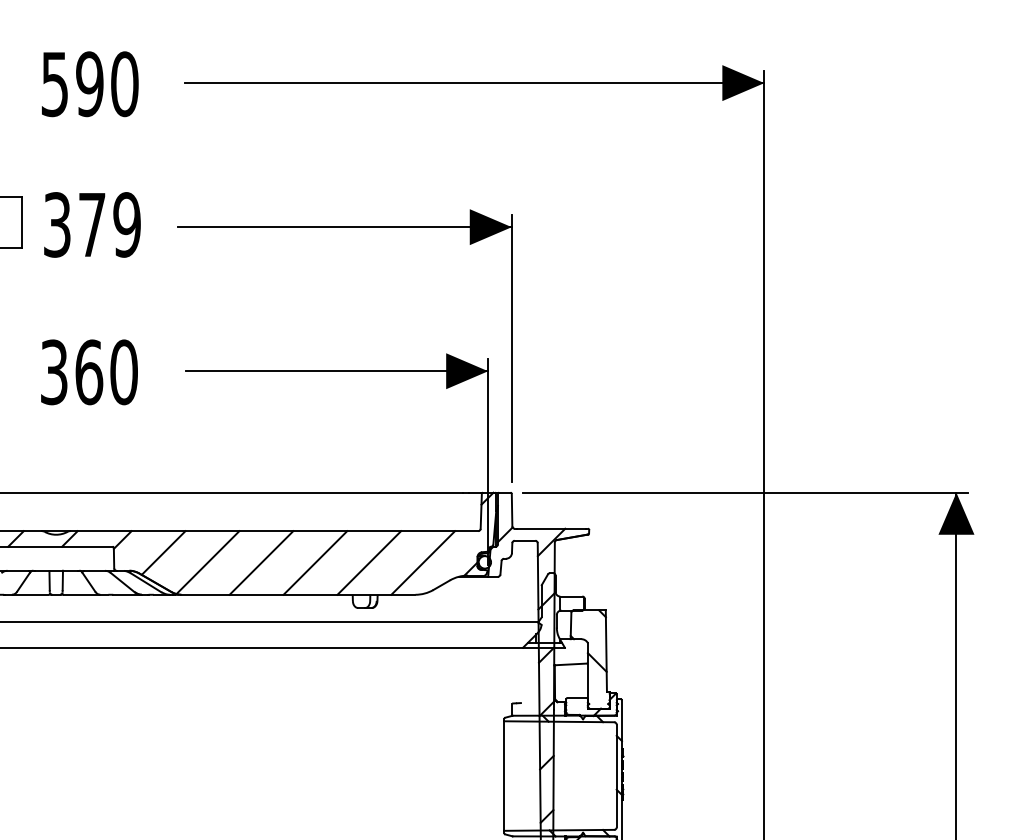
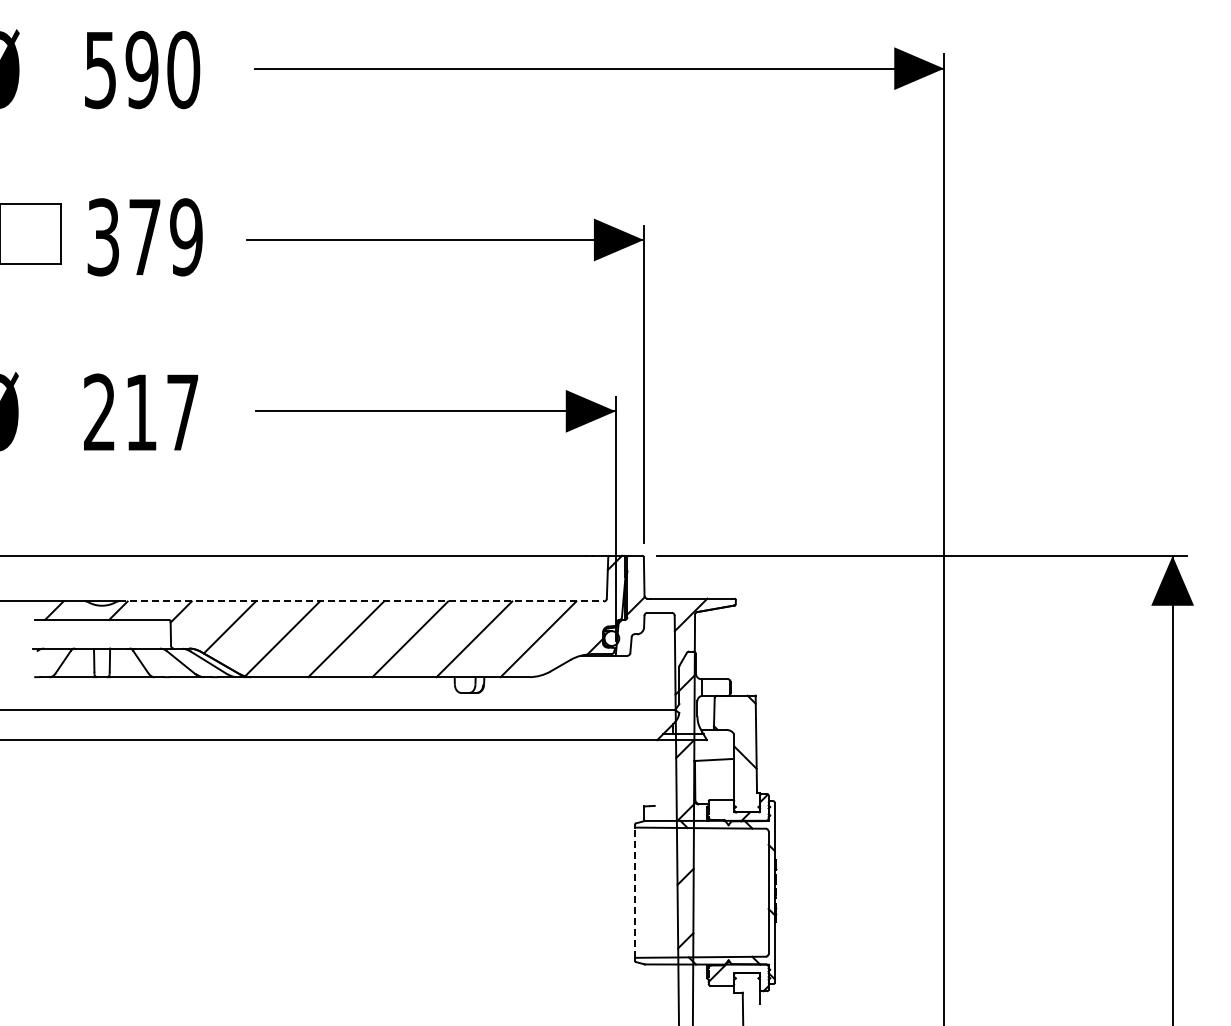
text: (89, 372) -> (141, 412), 360 -> 217
line: (274, 531) -> (361, 601), solid -> dashed
line: (504, 775) -> (635, 892), solid -> dashed

